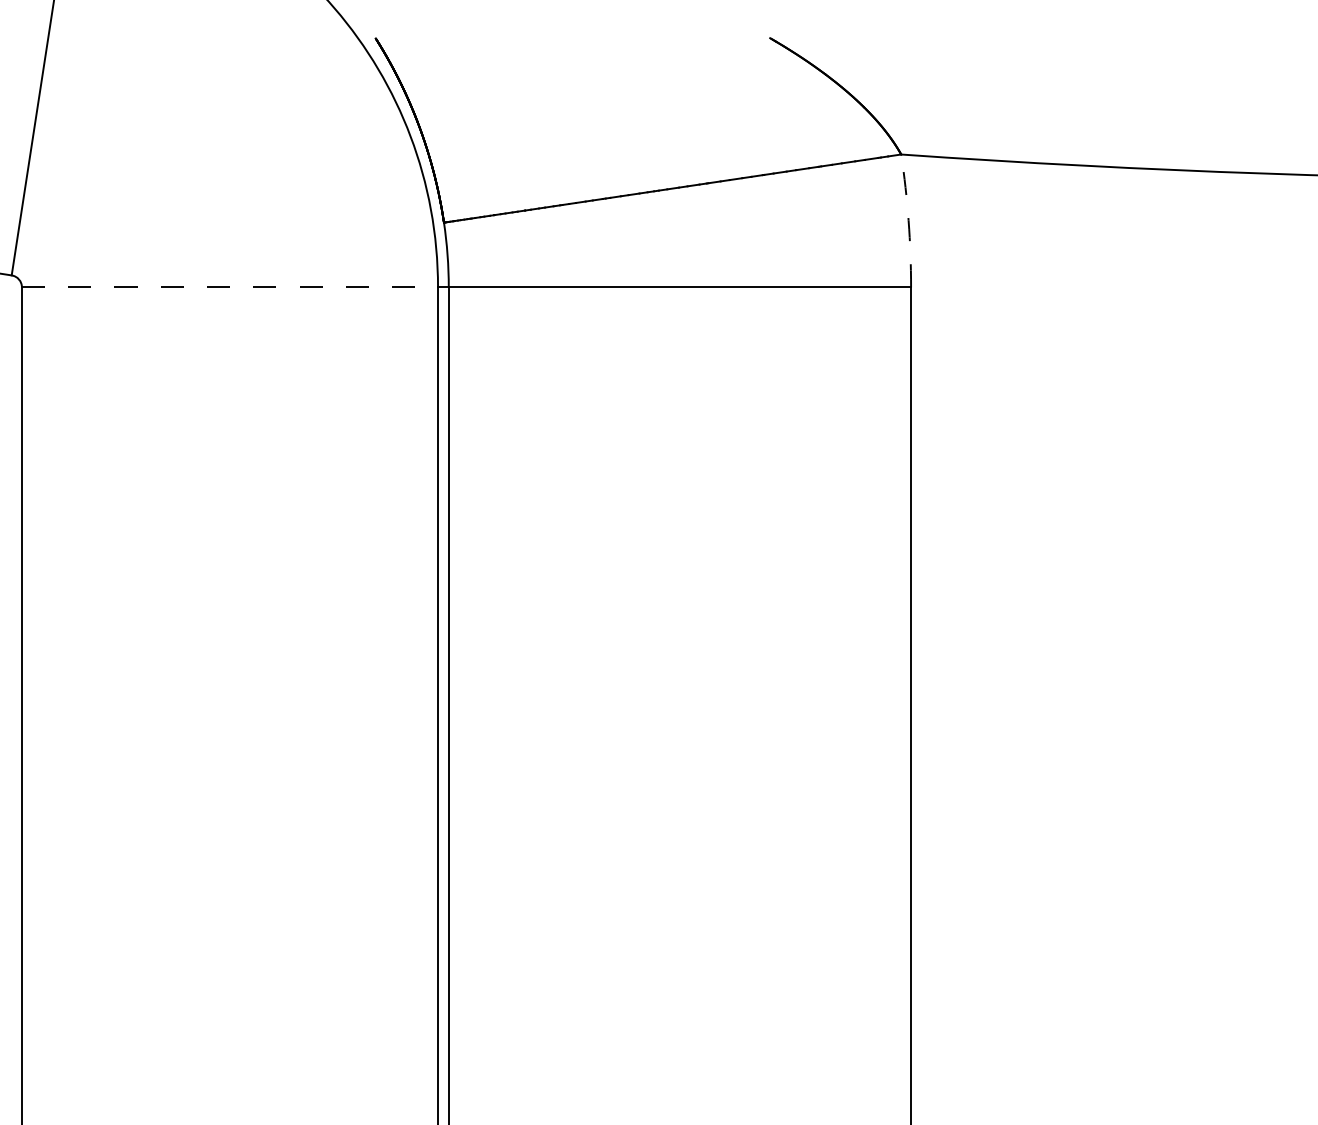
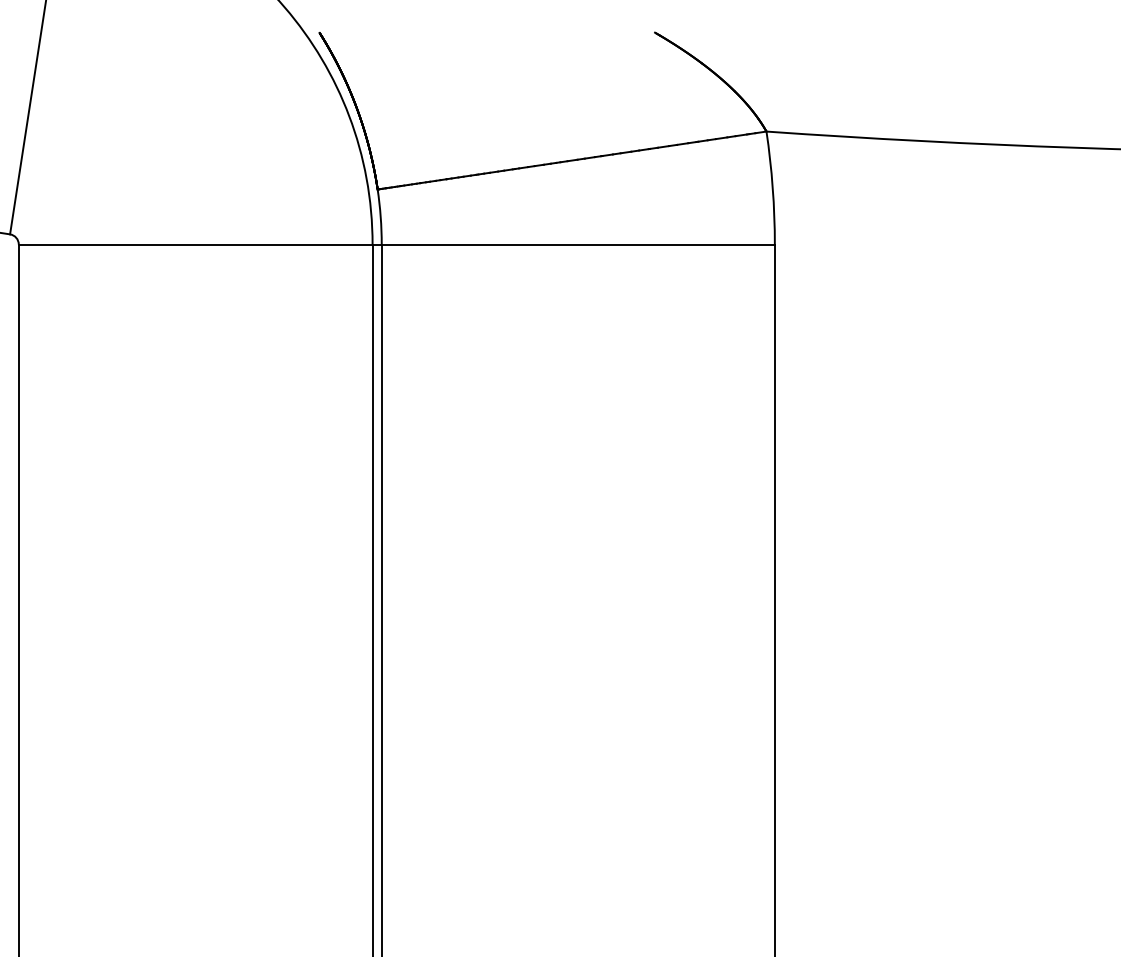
arc: (908, 220) -> (772, 187), dashed -> solid
line: (229, 287) -> (195, 244), dashed -> solid

